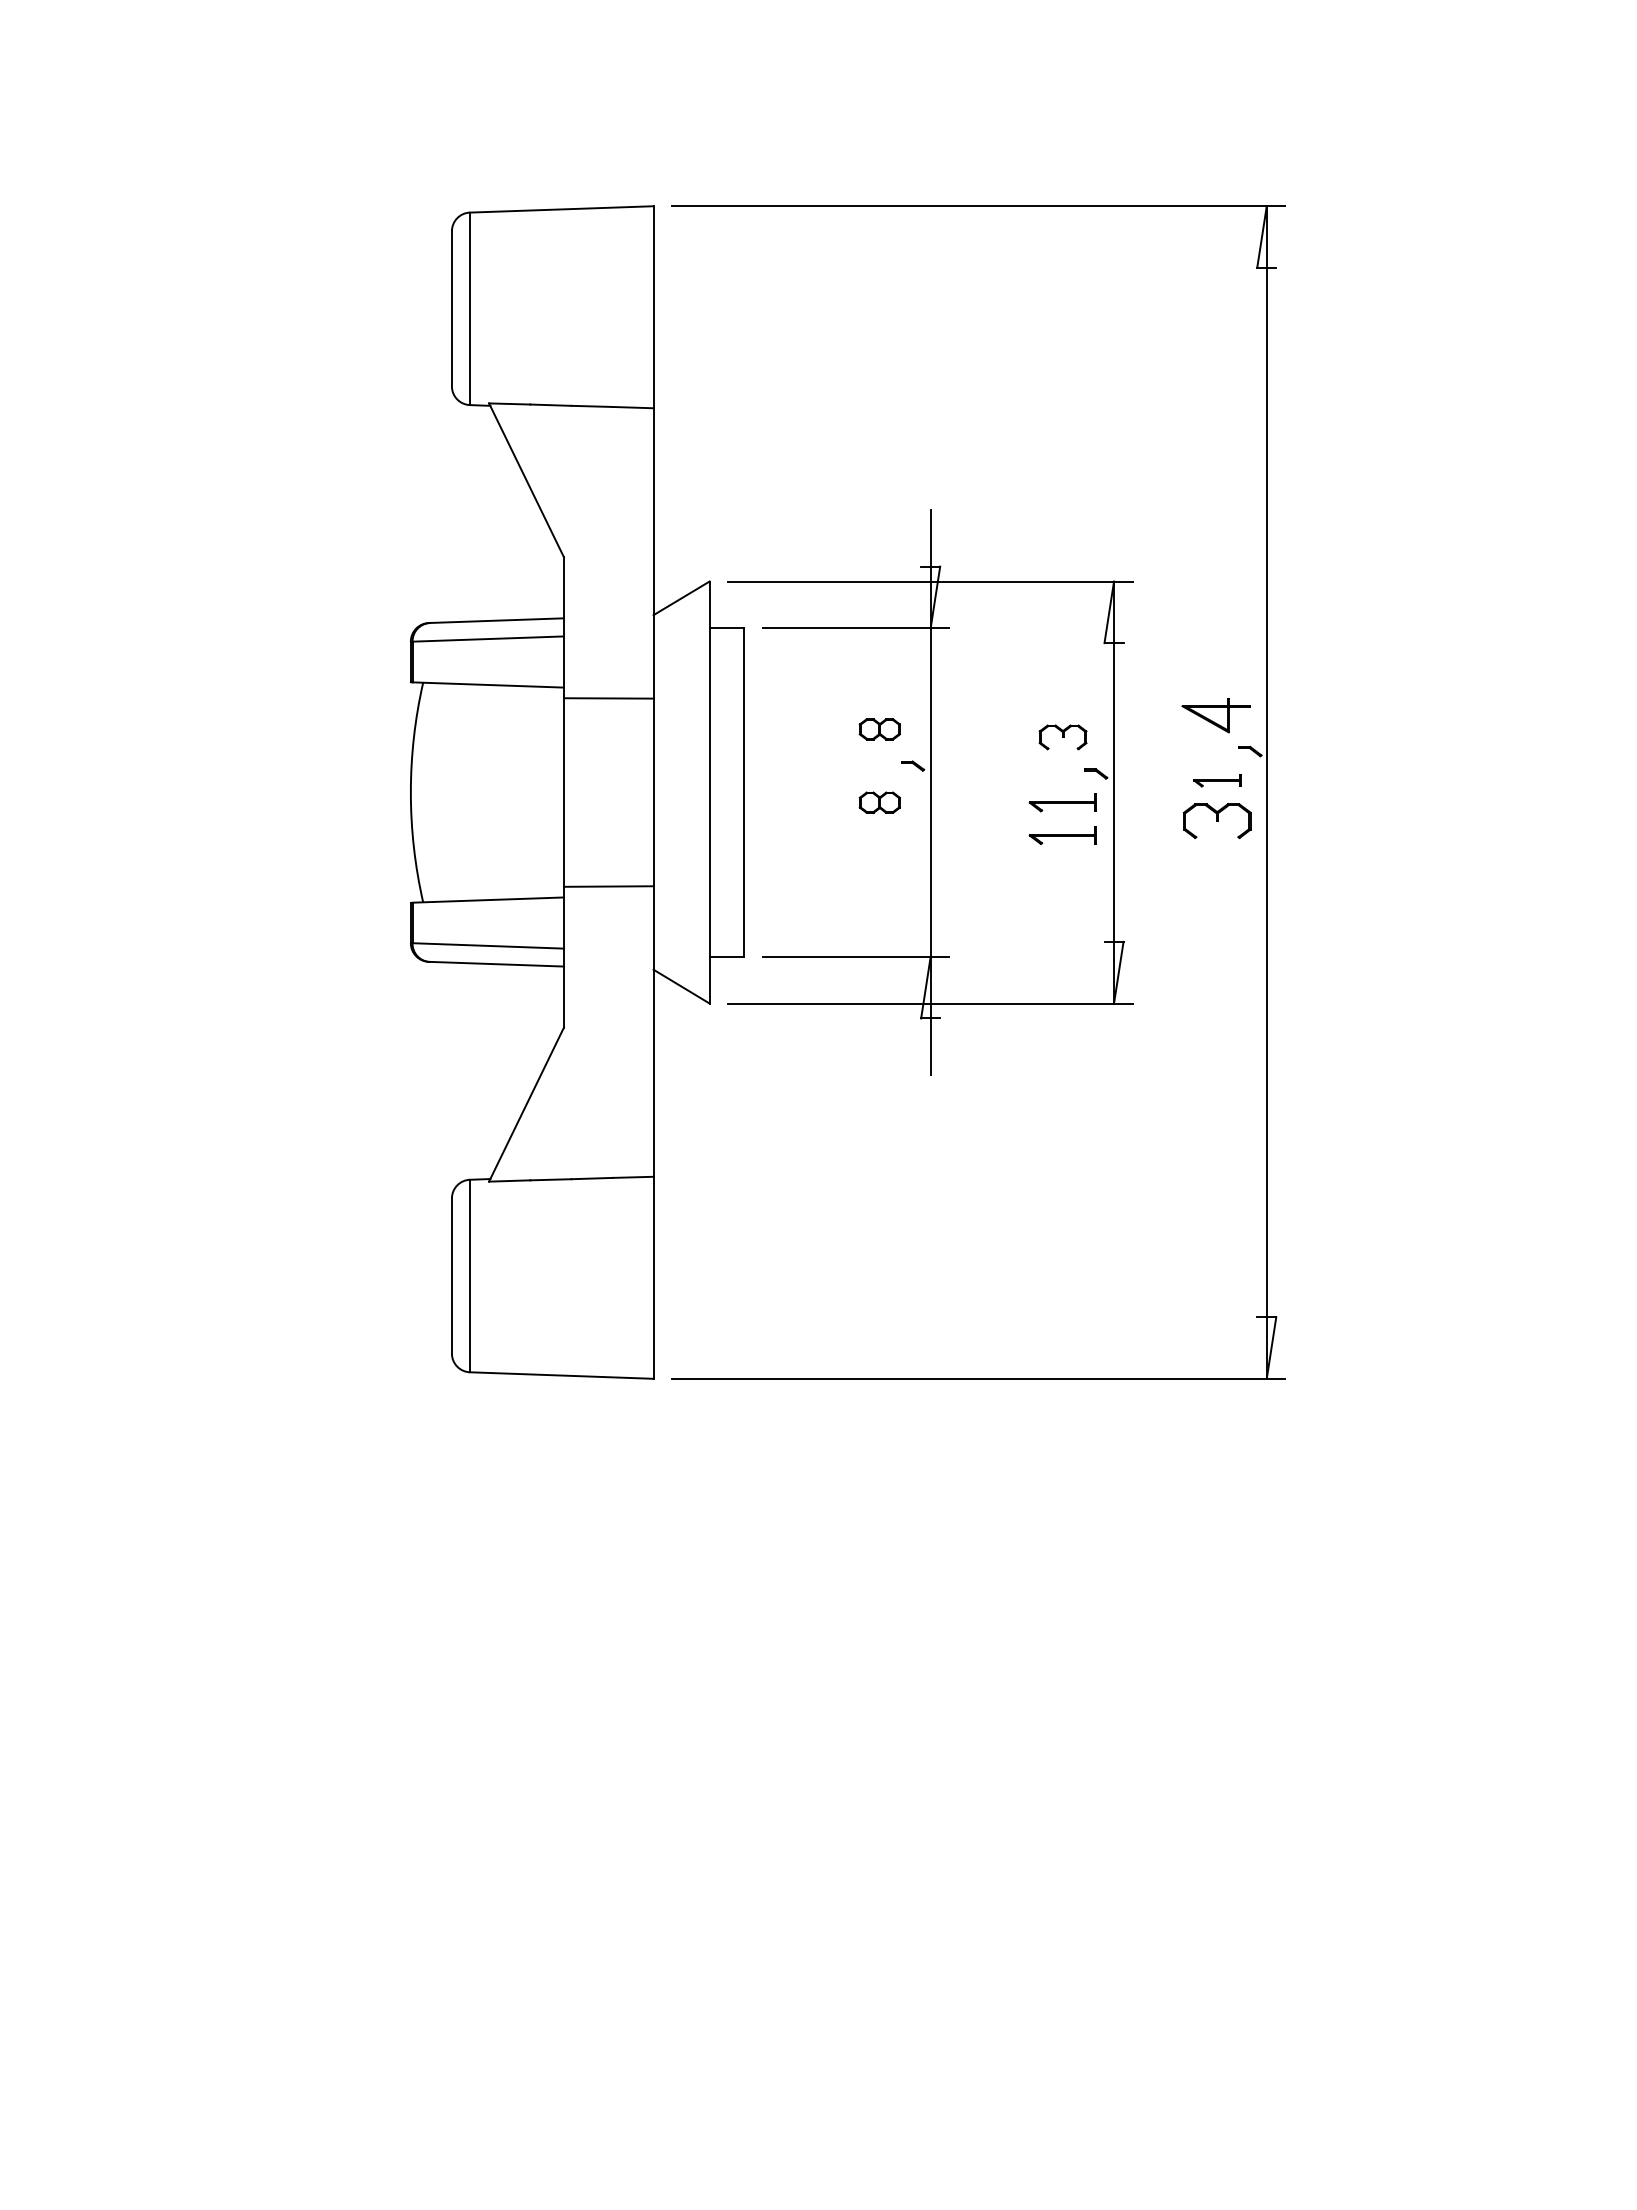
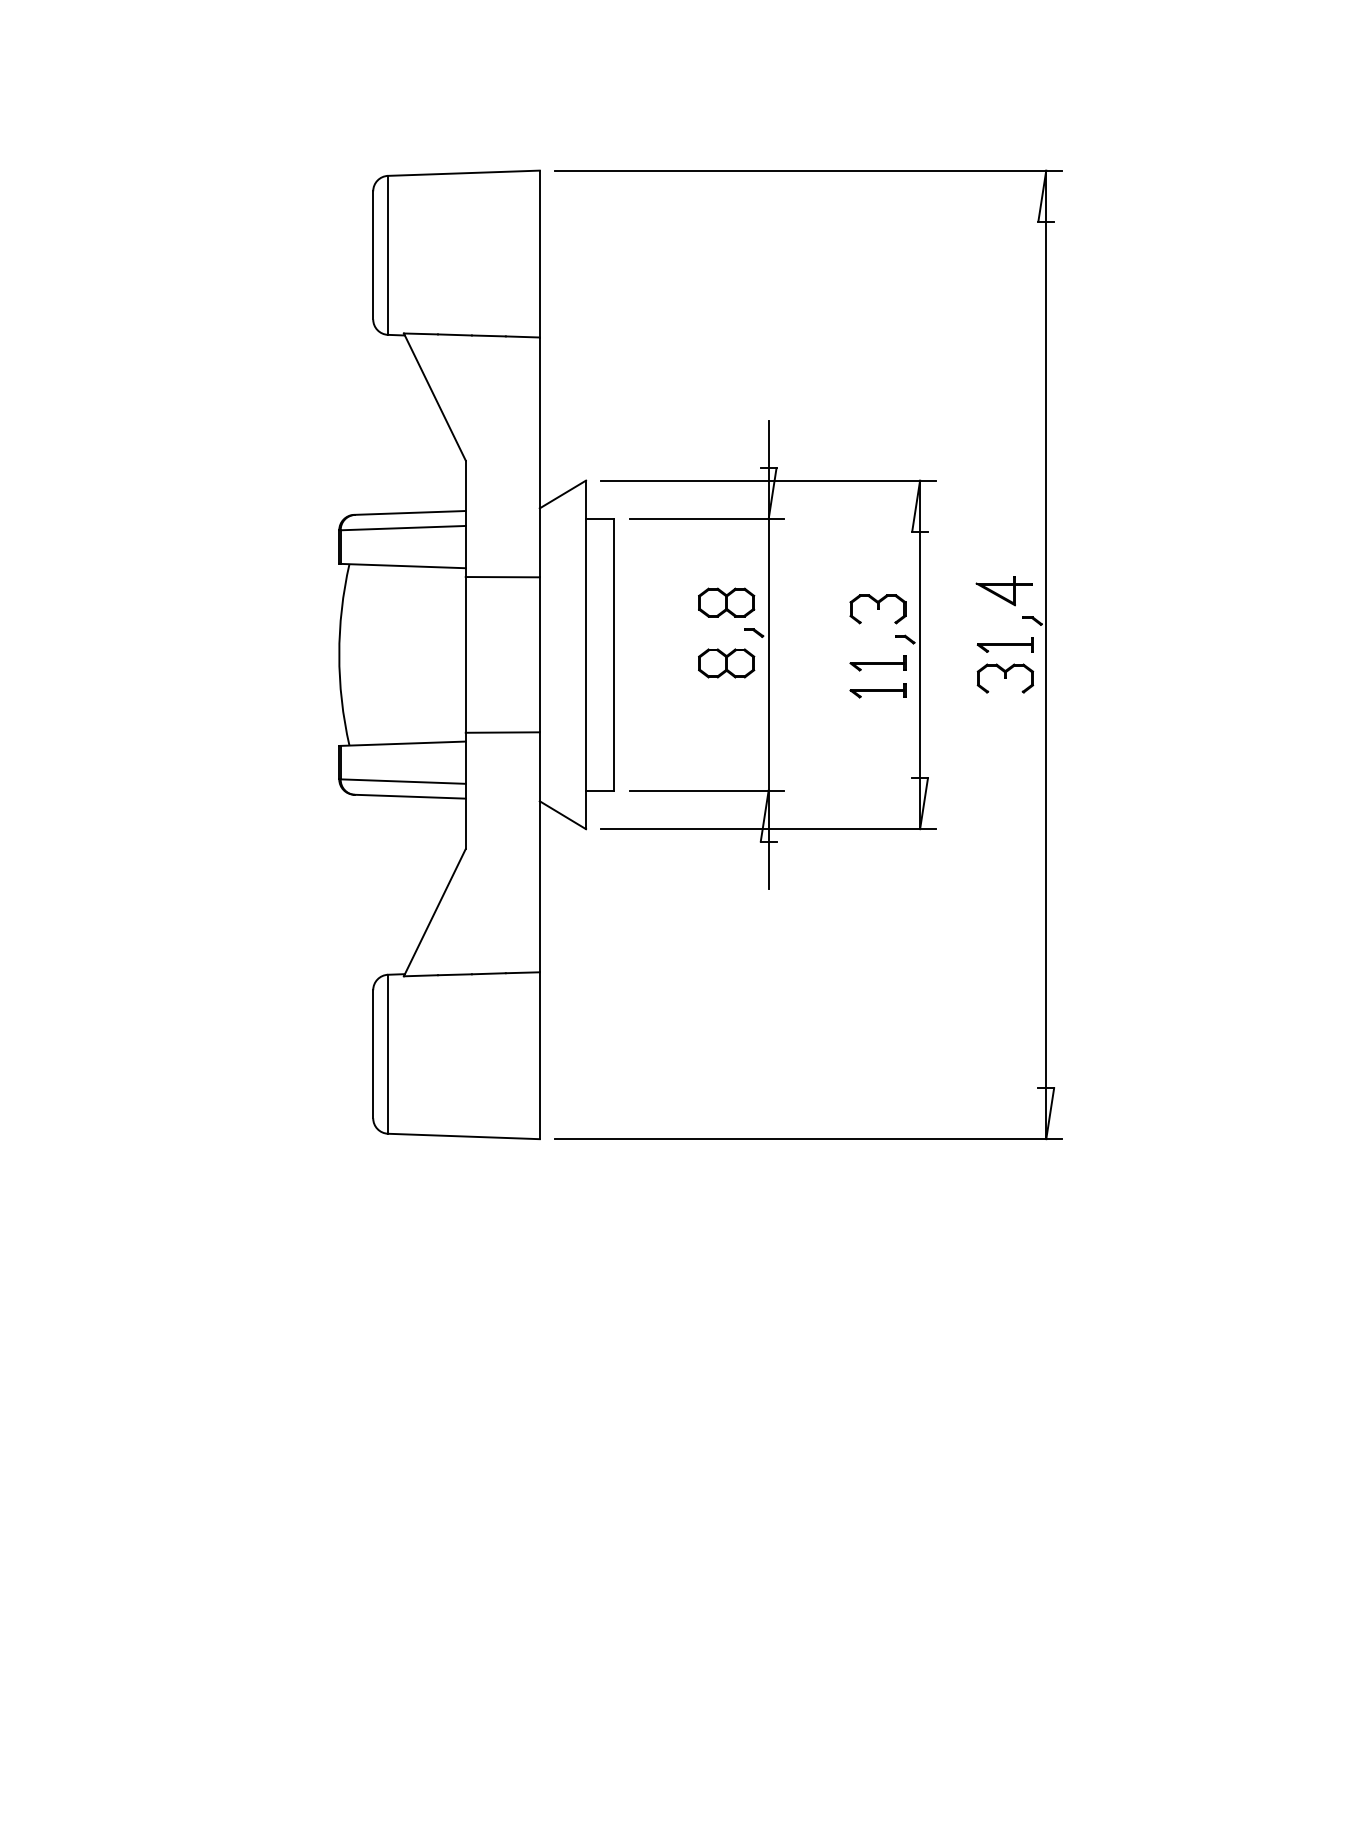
part: (879, 729) -> (726, 602), size x1.67
part: (1062, 737) -> (877, 609), size x1.43
part: (1217, 780) -> (1005, 644), size x1.43
part: (879, 802) -> (726, 663), size x1.67

